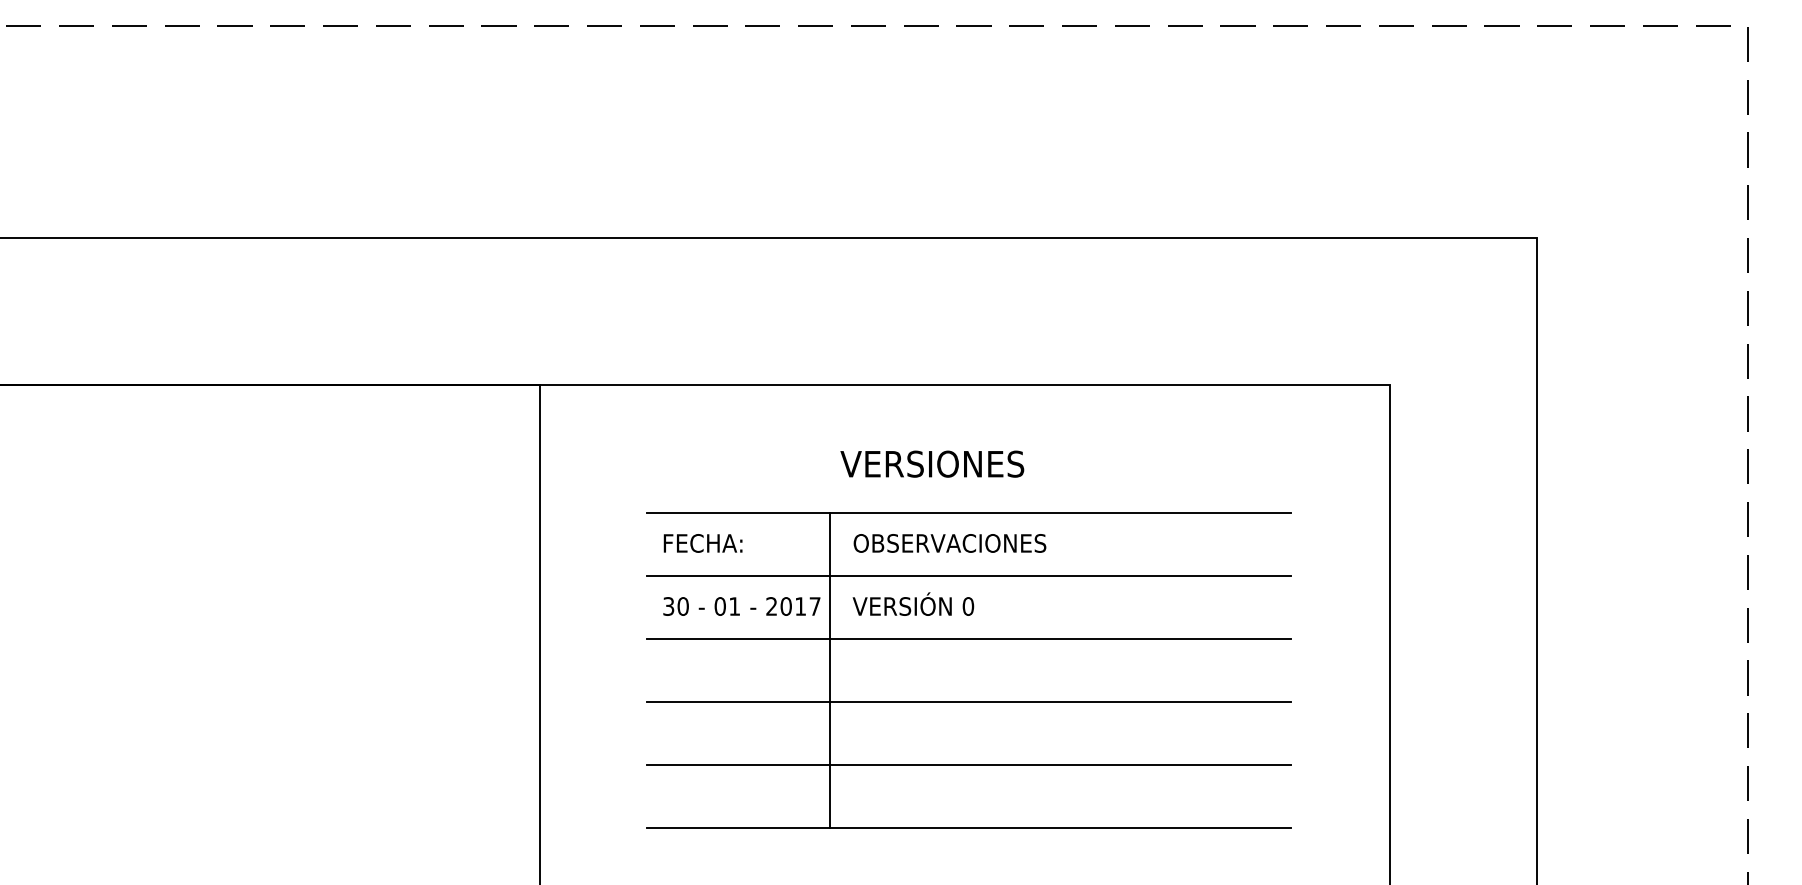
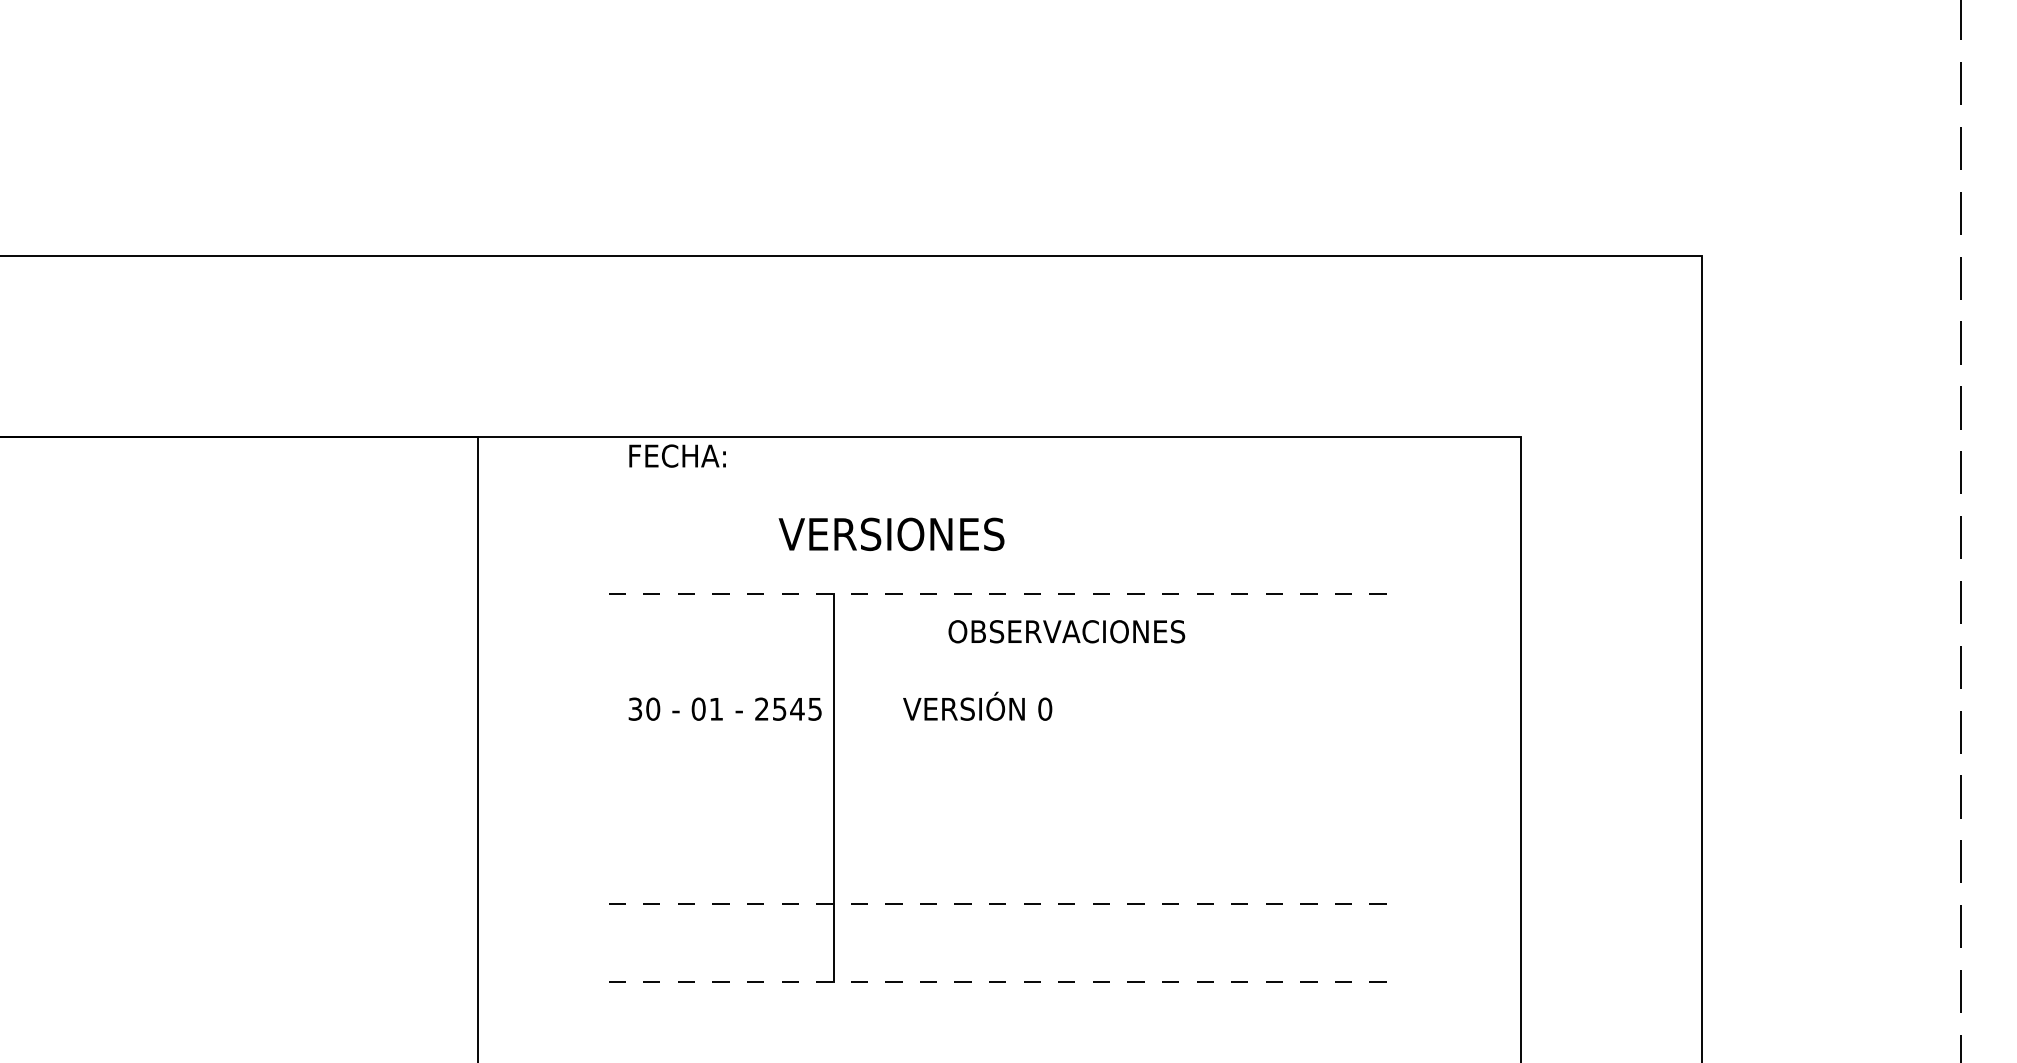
text: (932, 463) -> (891, 533), moved
line: (968, 513) -> (1003, 594), solid -> dashed
text: (702, 543) -> (676, 456), moved
text: (949, 543) -> (1066, 631), moved
line: (968, 576) -> (1003, 672), removed
text: (913, 603) -> (977, 705), moved
text: (800, 606) -> (797, 709), 2017 -> 2545
line: (968, 639) -> (1003, 749), removed
line: (968, 702) -> (1003, 827), removed
line: (968, 765) -> (1003, 904), solid -> dashed
line: (968, 828) -> (1003, 981), solid -> dashed

